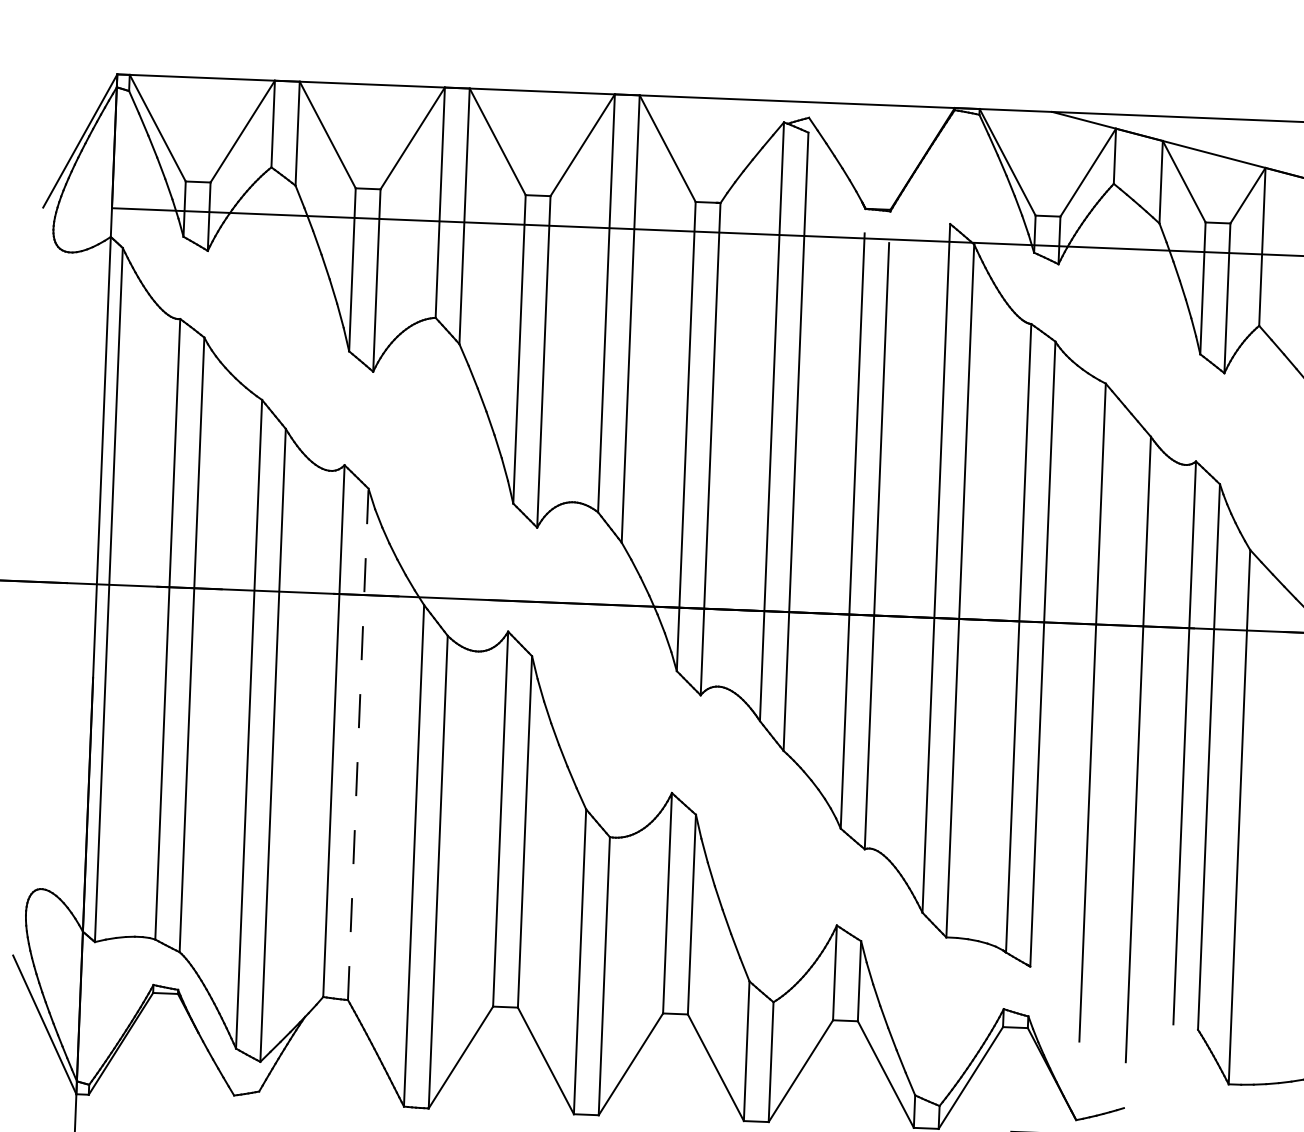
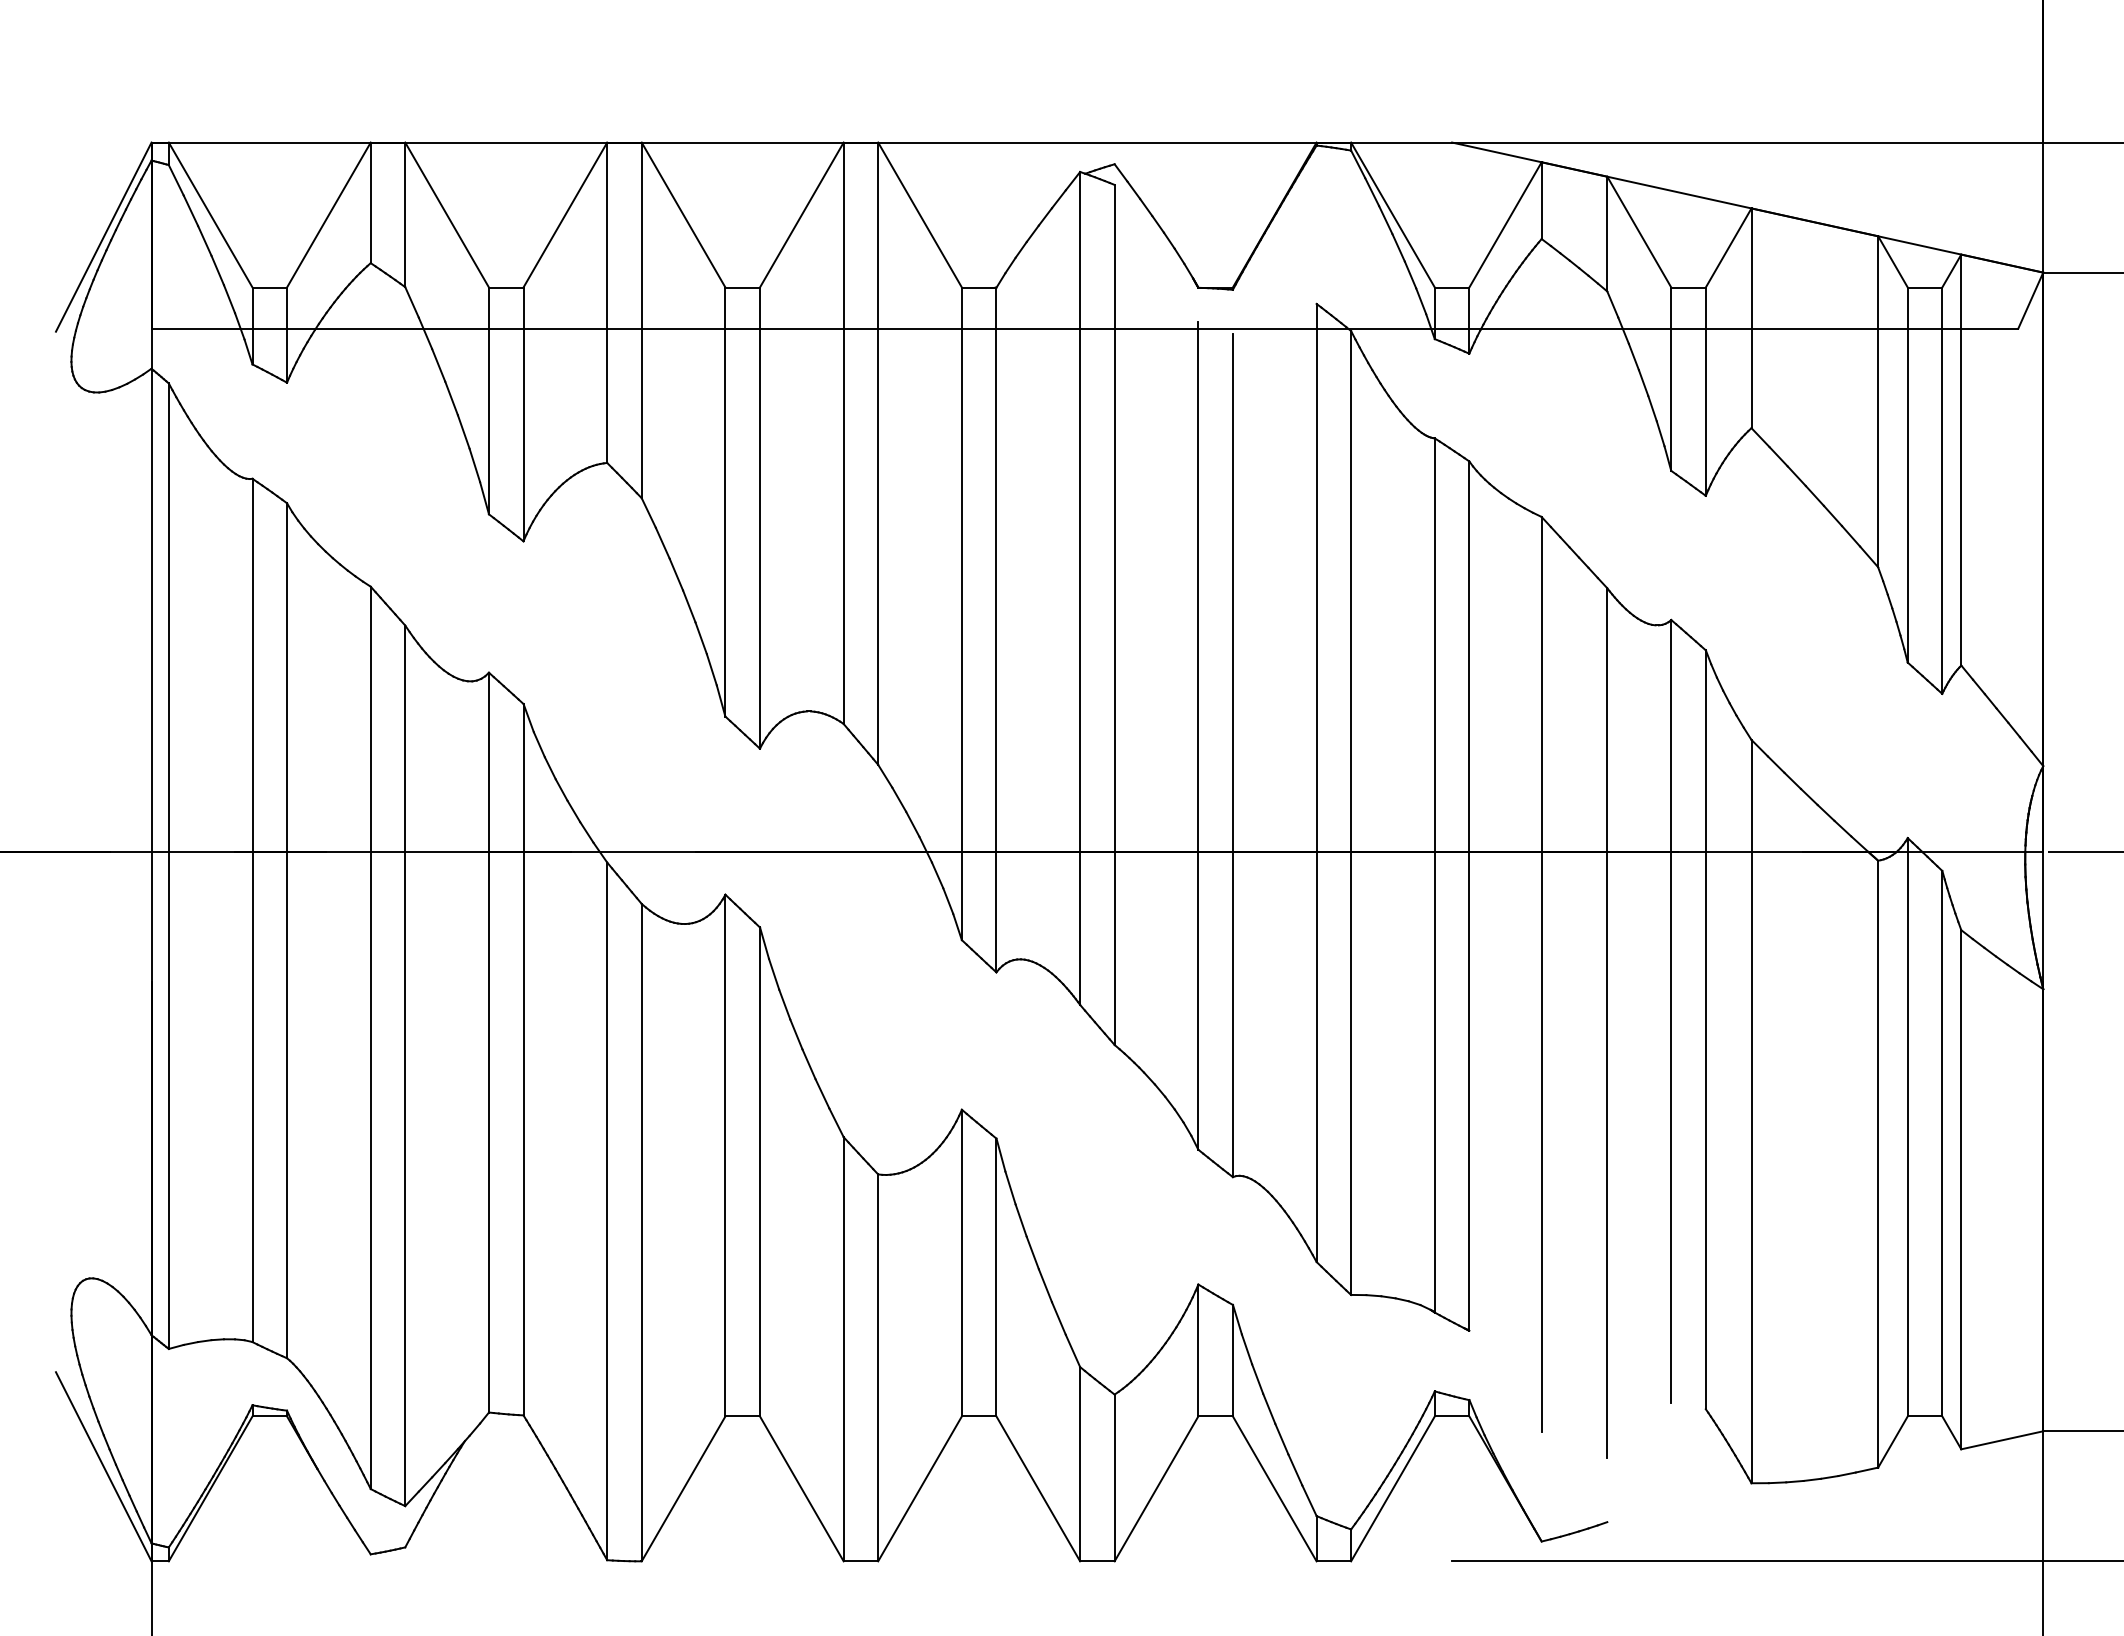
line: (358, 744) -> (523, 1059), dashed -> solid

